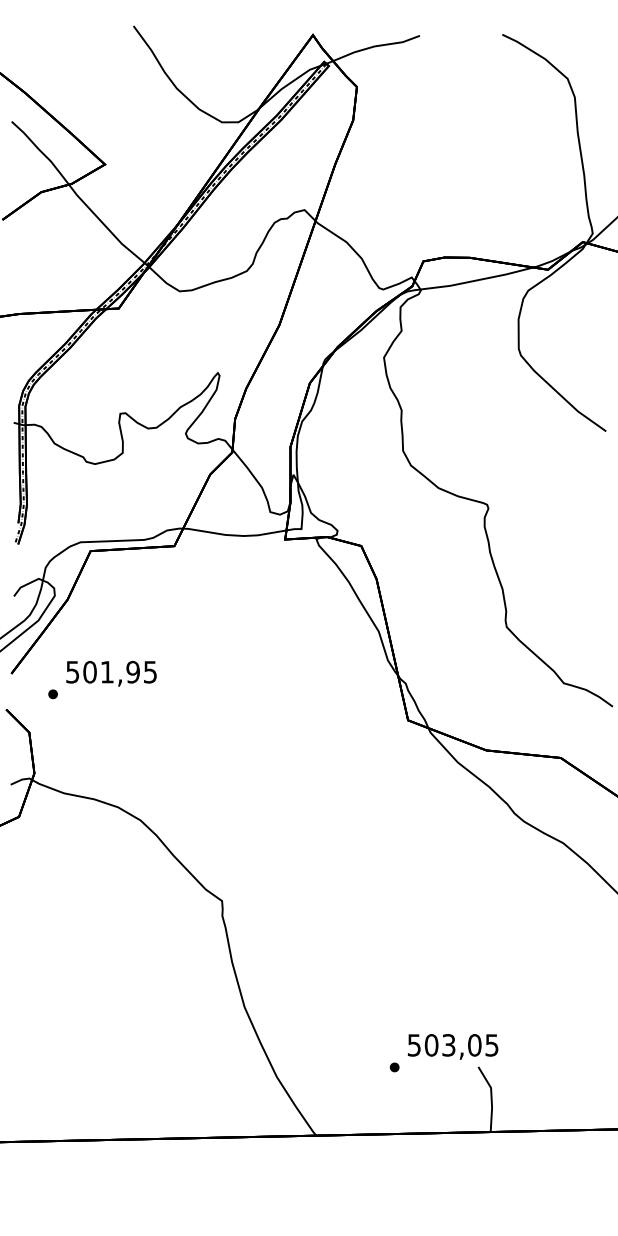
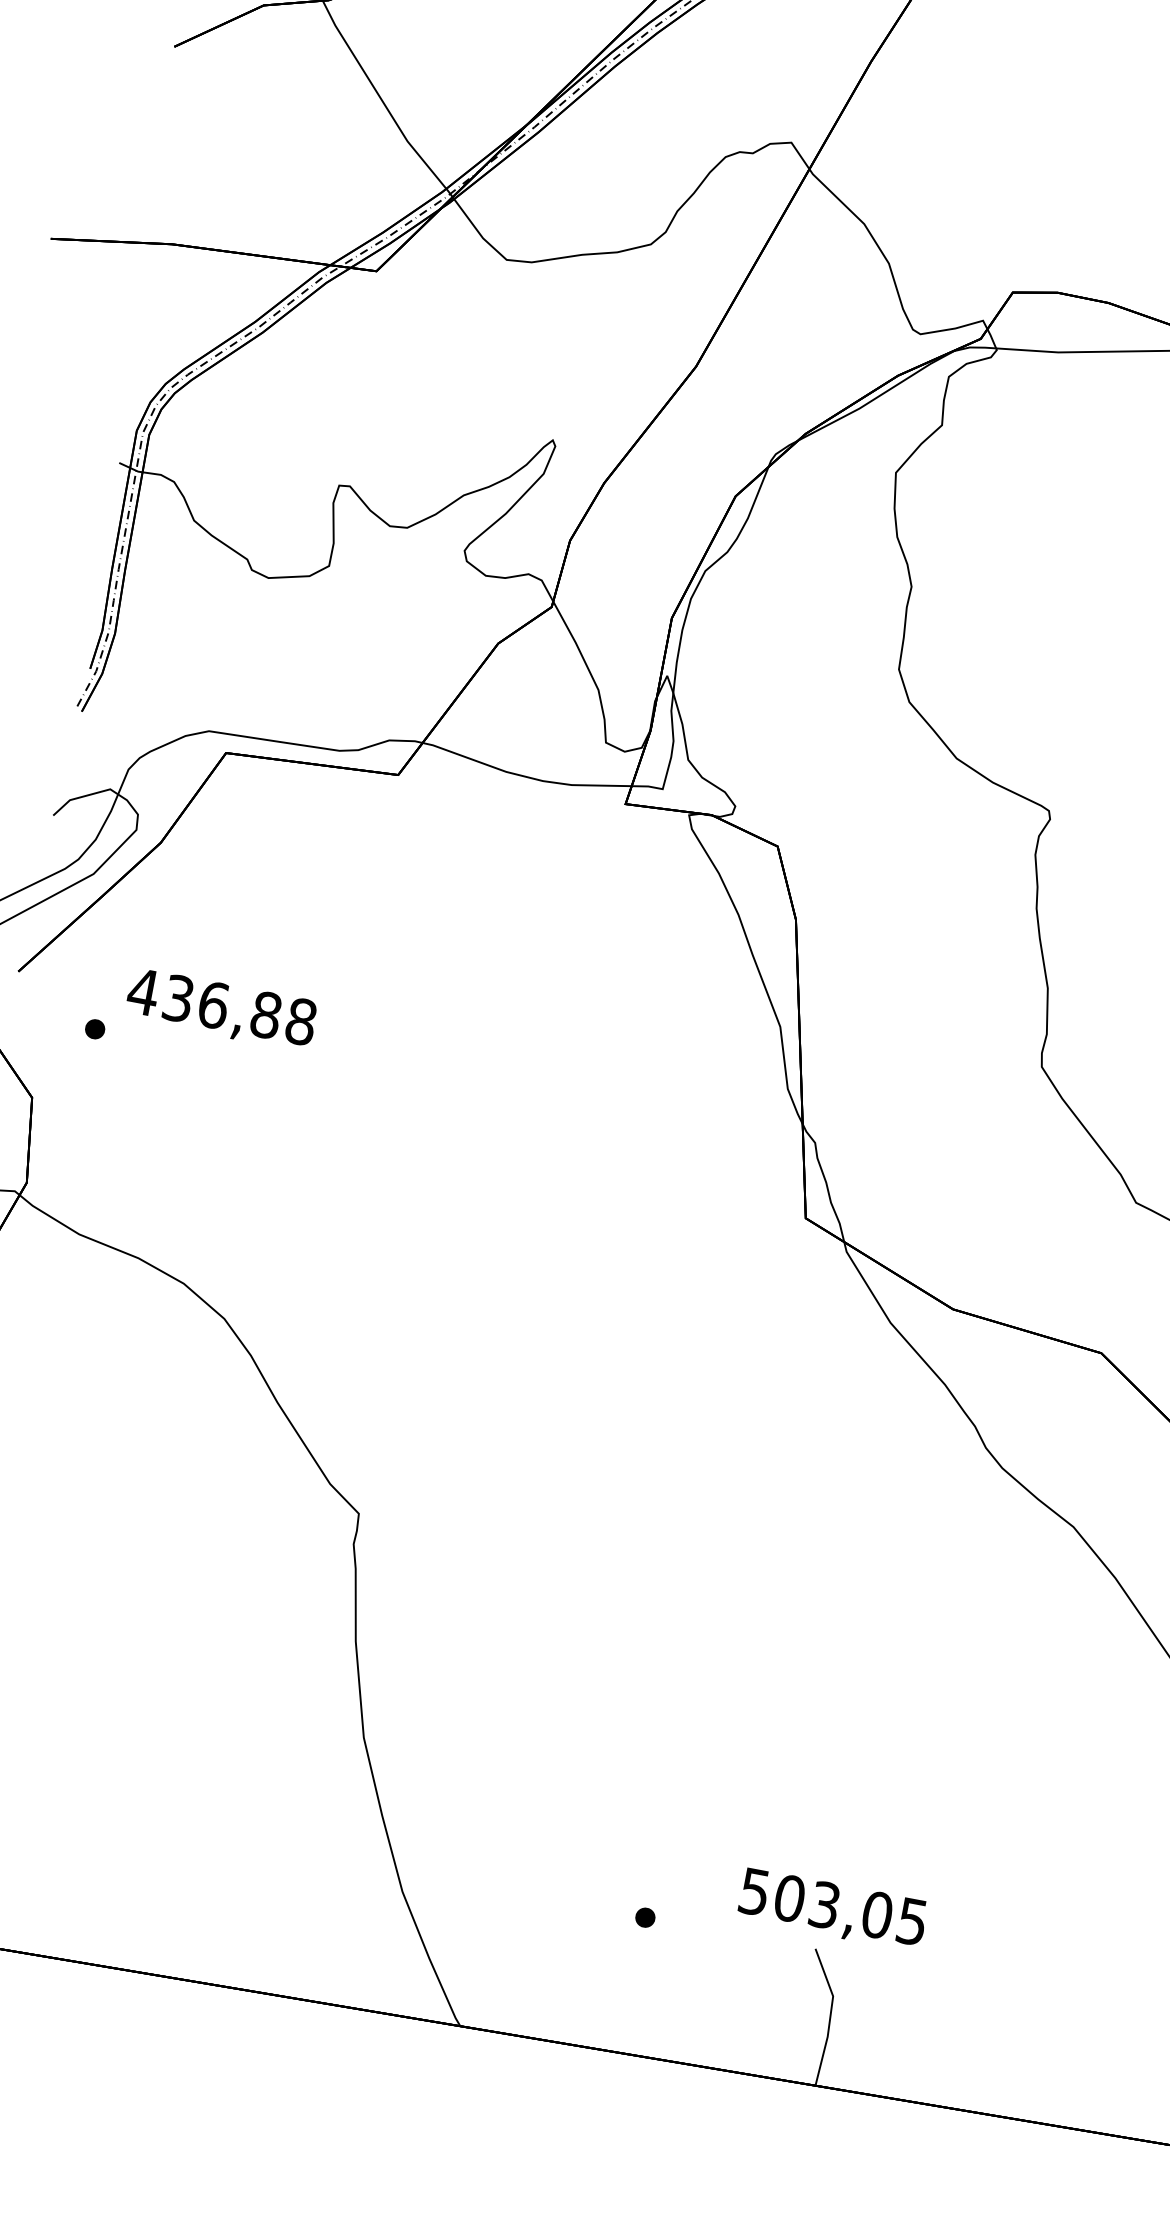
text: (111, 671) -> (222, 1005), 501,95 -> 436,88
text: (452, 1046) -> (831, 1908), moved

